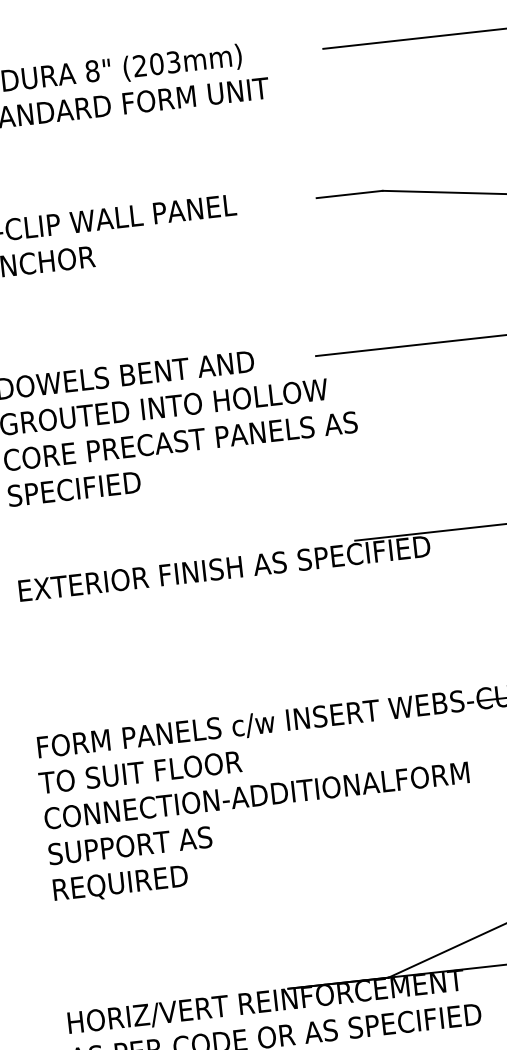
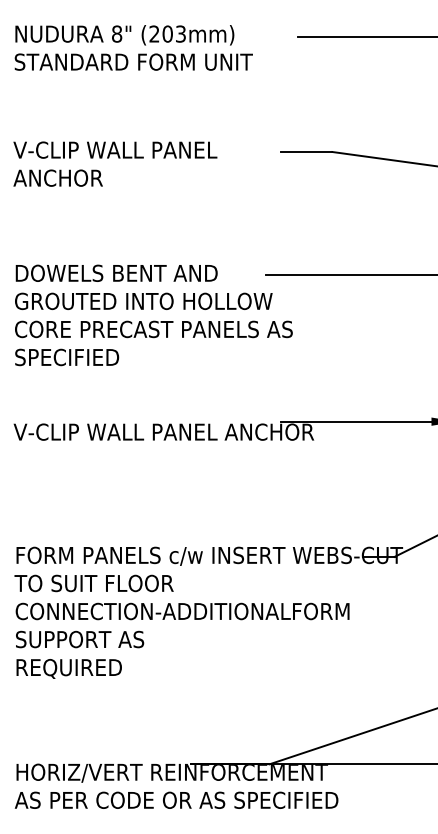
text: (222, 567) -> (175, 431), EXTERIOR FINISH AS SPECIFIED -> V-CLIP WALL PANEL ANCHOR

